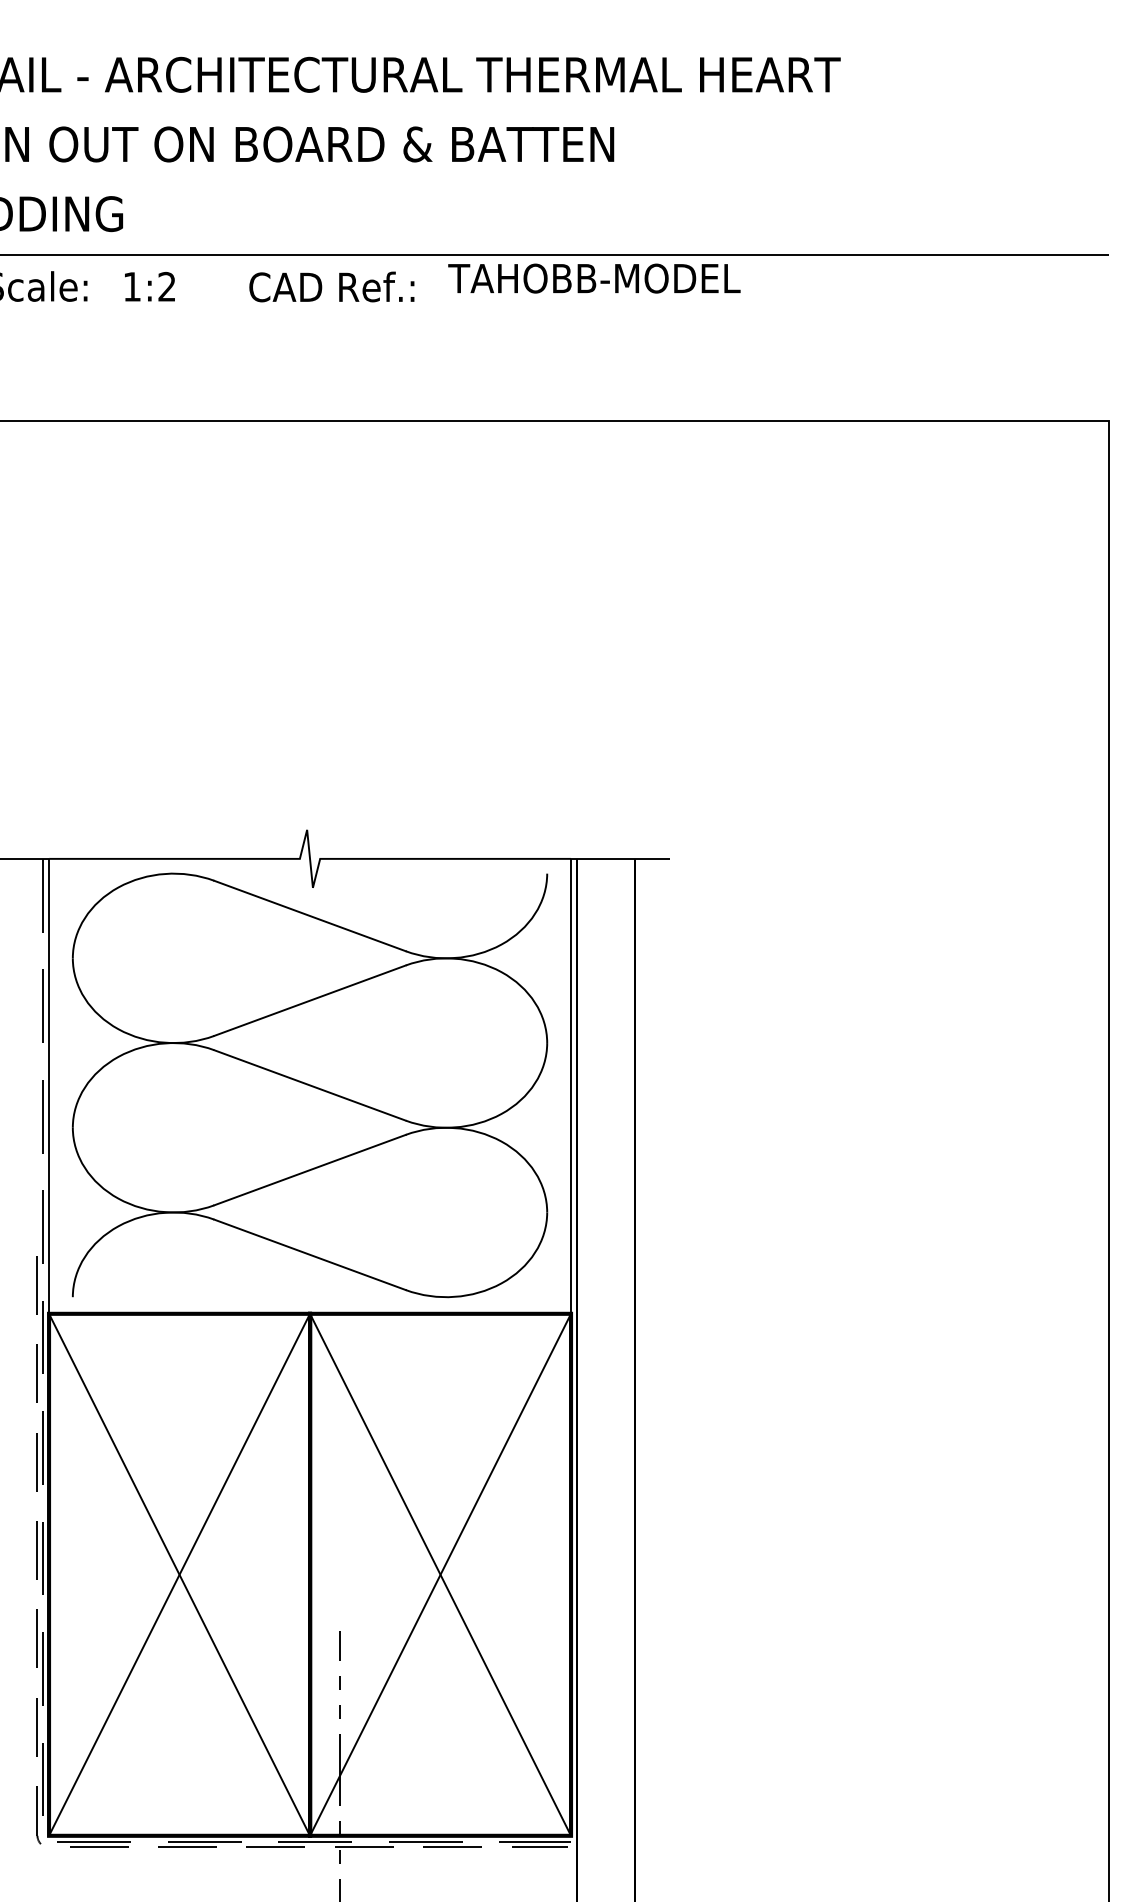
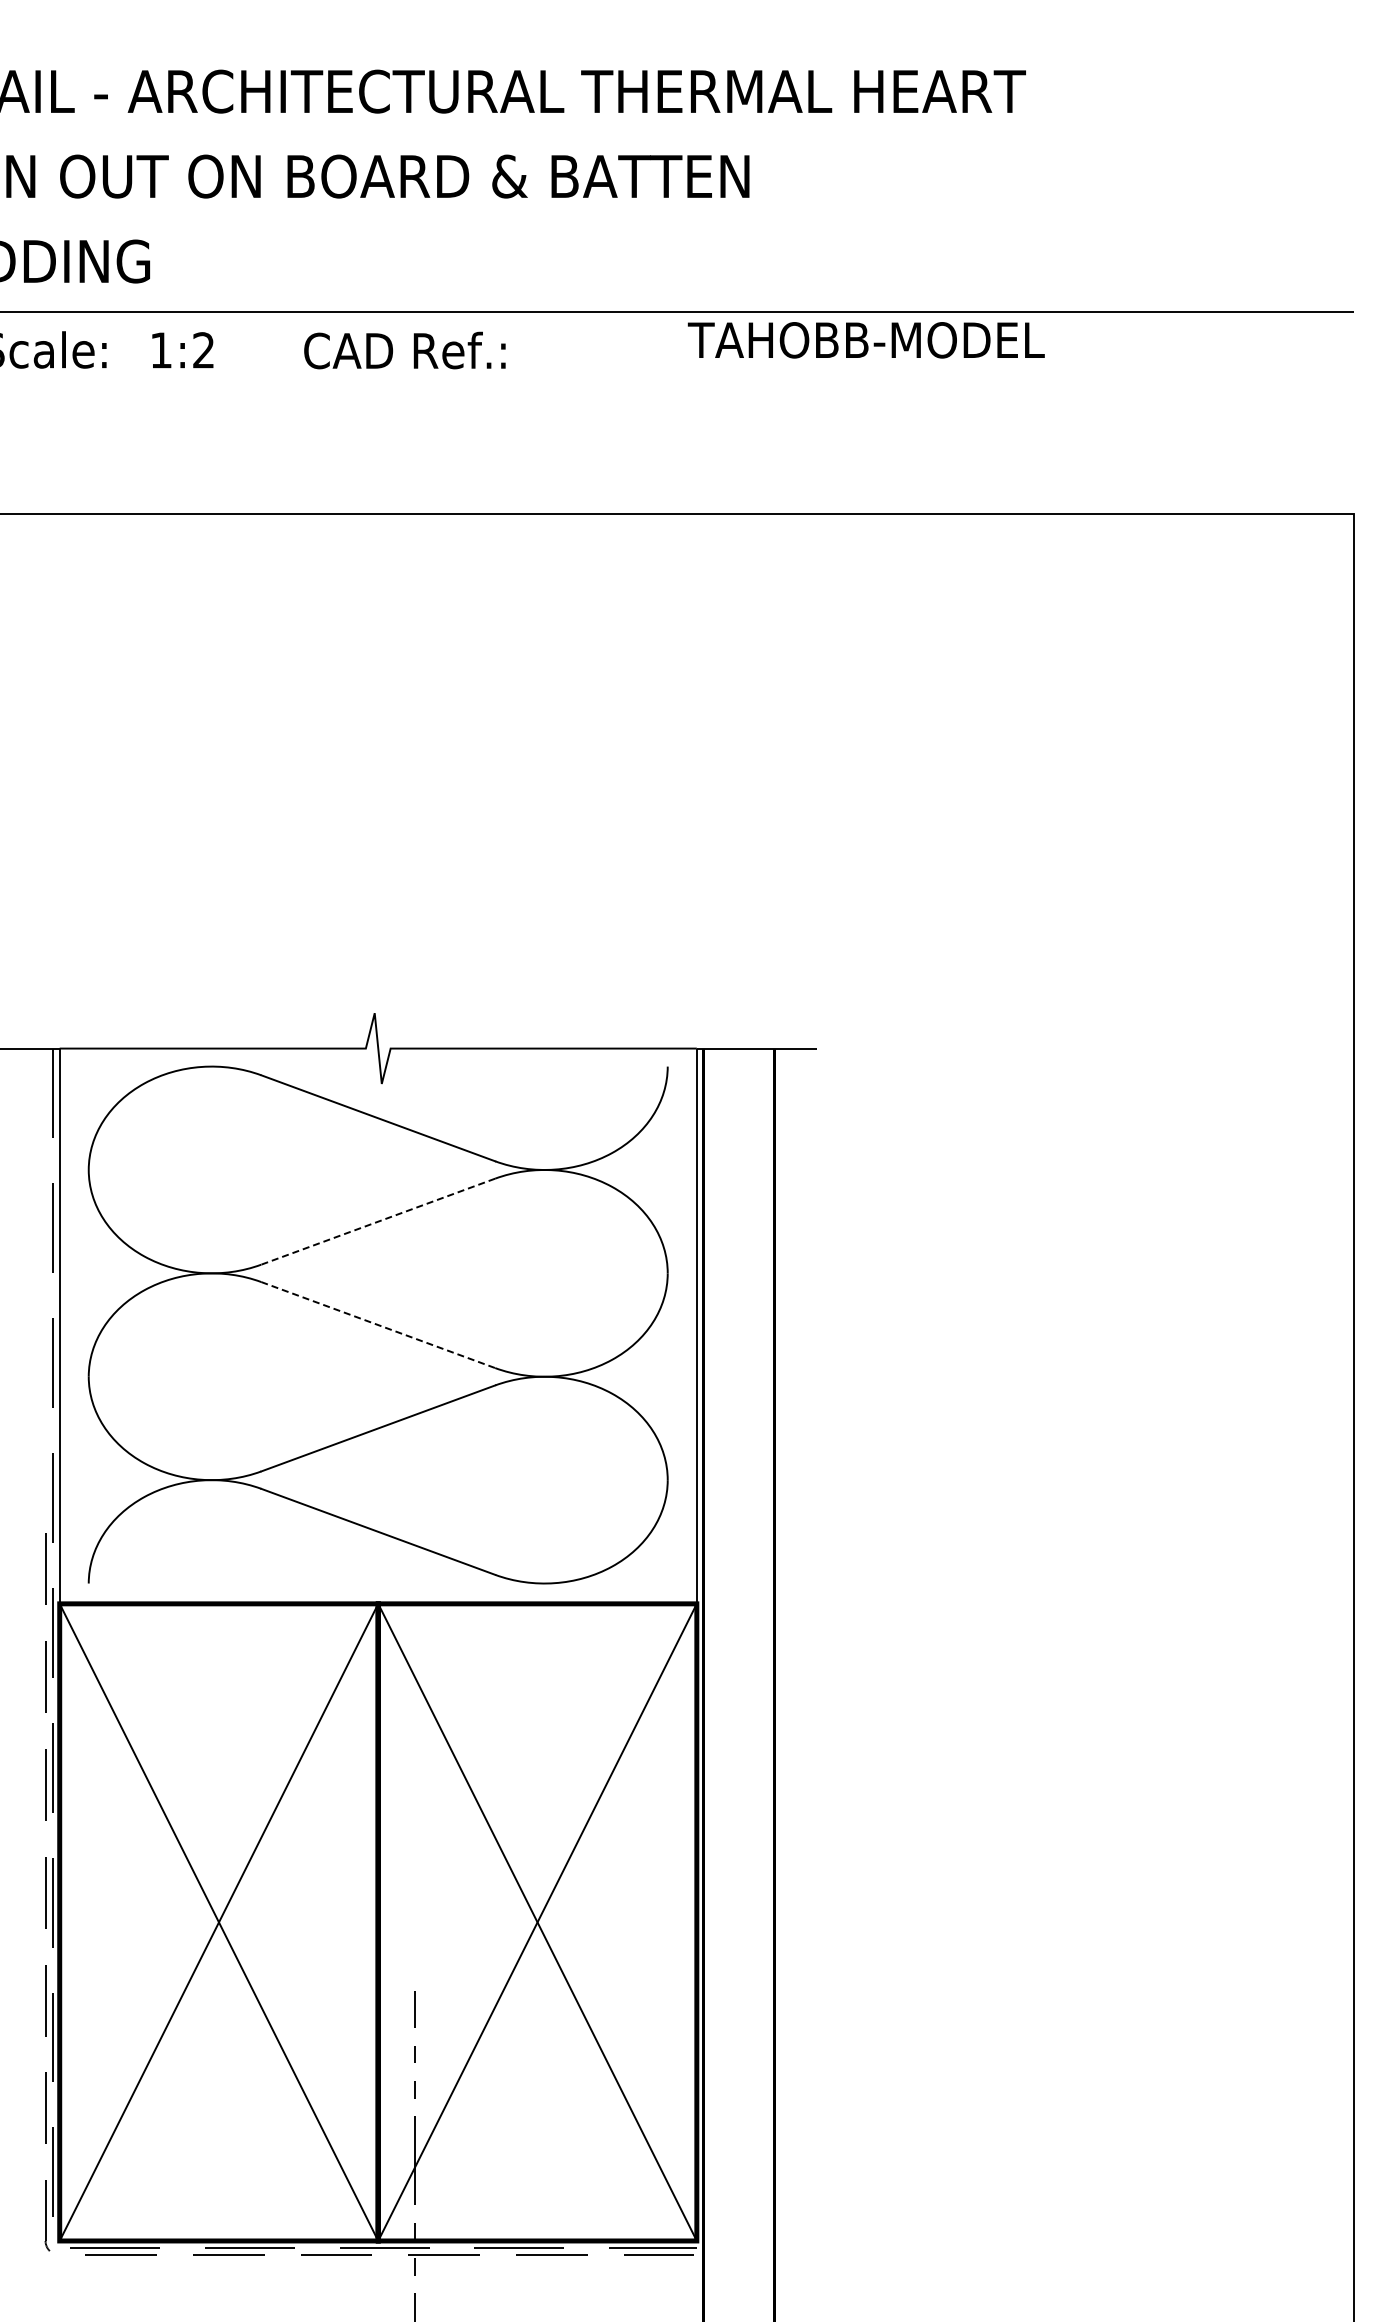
text: (593, 278) -> (865, 340), moved
line: (310, 1000) -> (378, 1221), solid -> dashed
line: (310, 1085) -> (378, 1325), solid -> dashed

